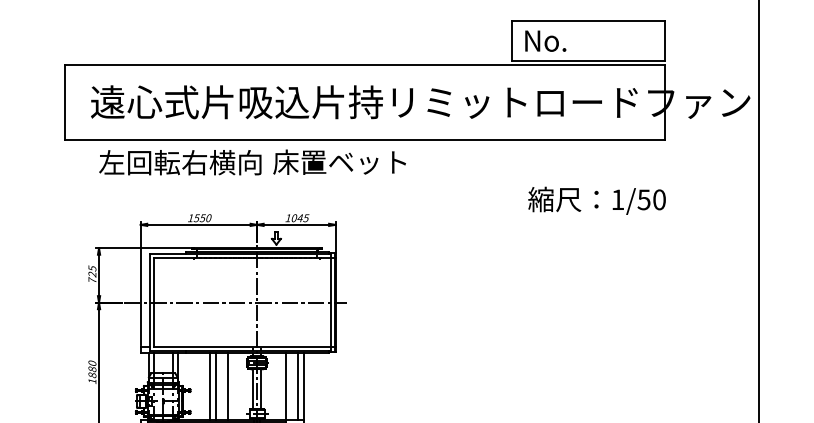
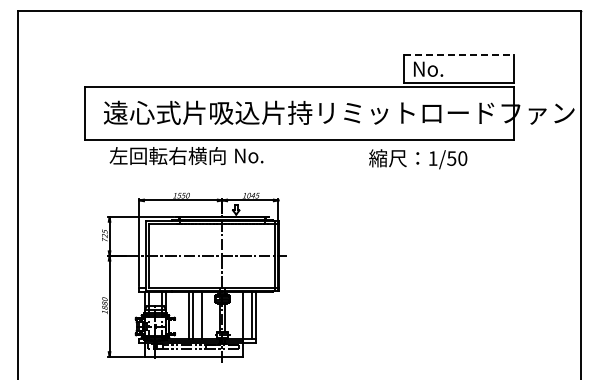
line: (589, 21) -> (459, 55), solid -> dashed
text: (339, 161) -> (281, 155), 床置ベット -> No.
text: (597, 201) -> (418, 159), moved

